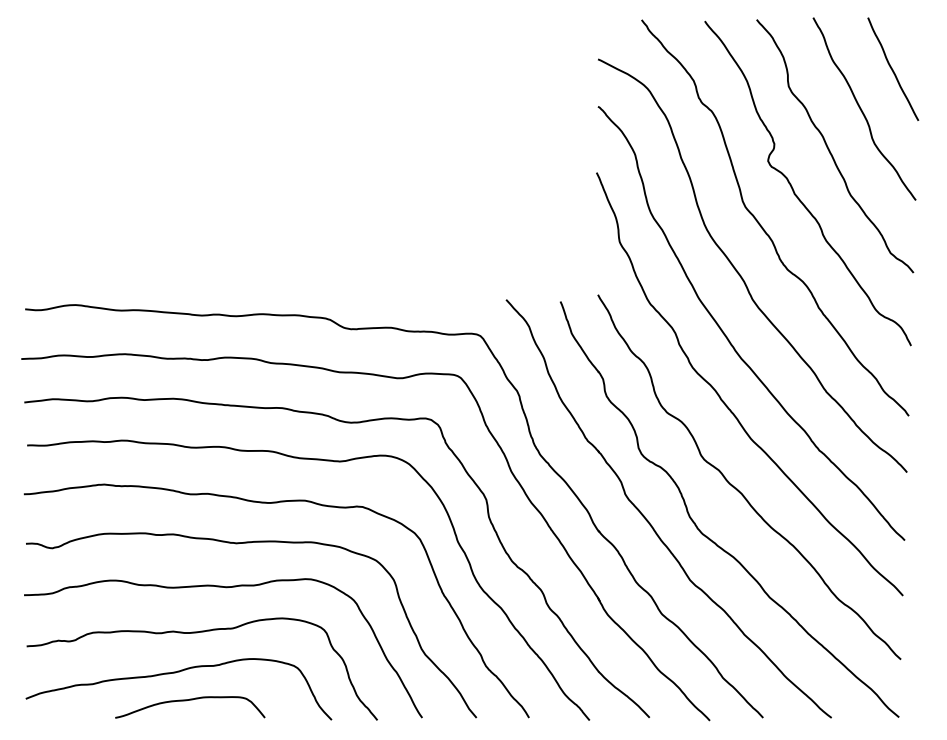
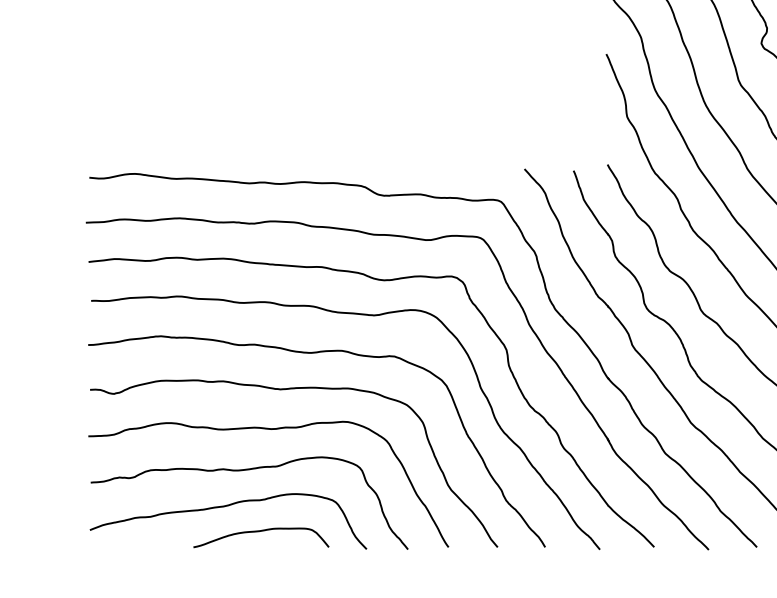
curve: (190, 700) -> (261, 531), moved

